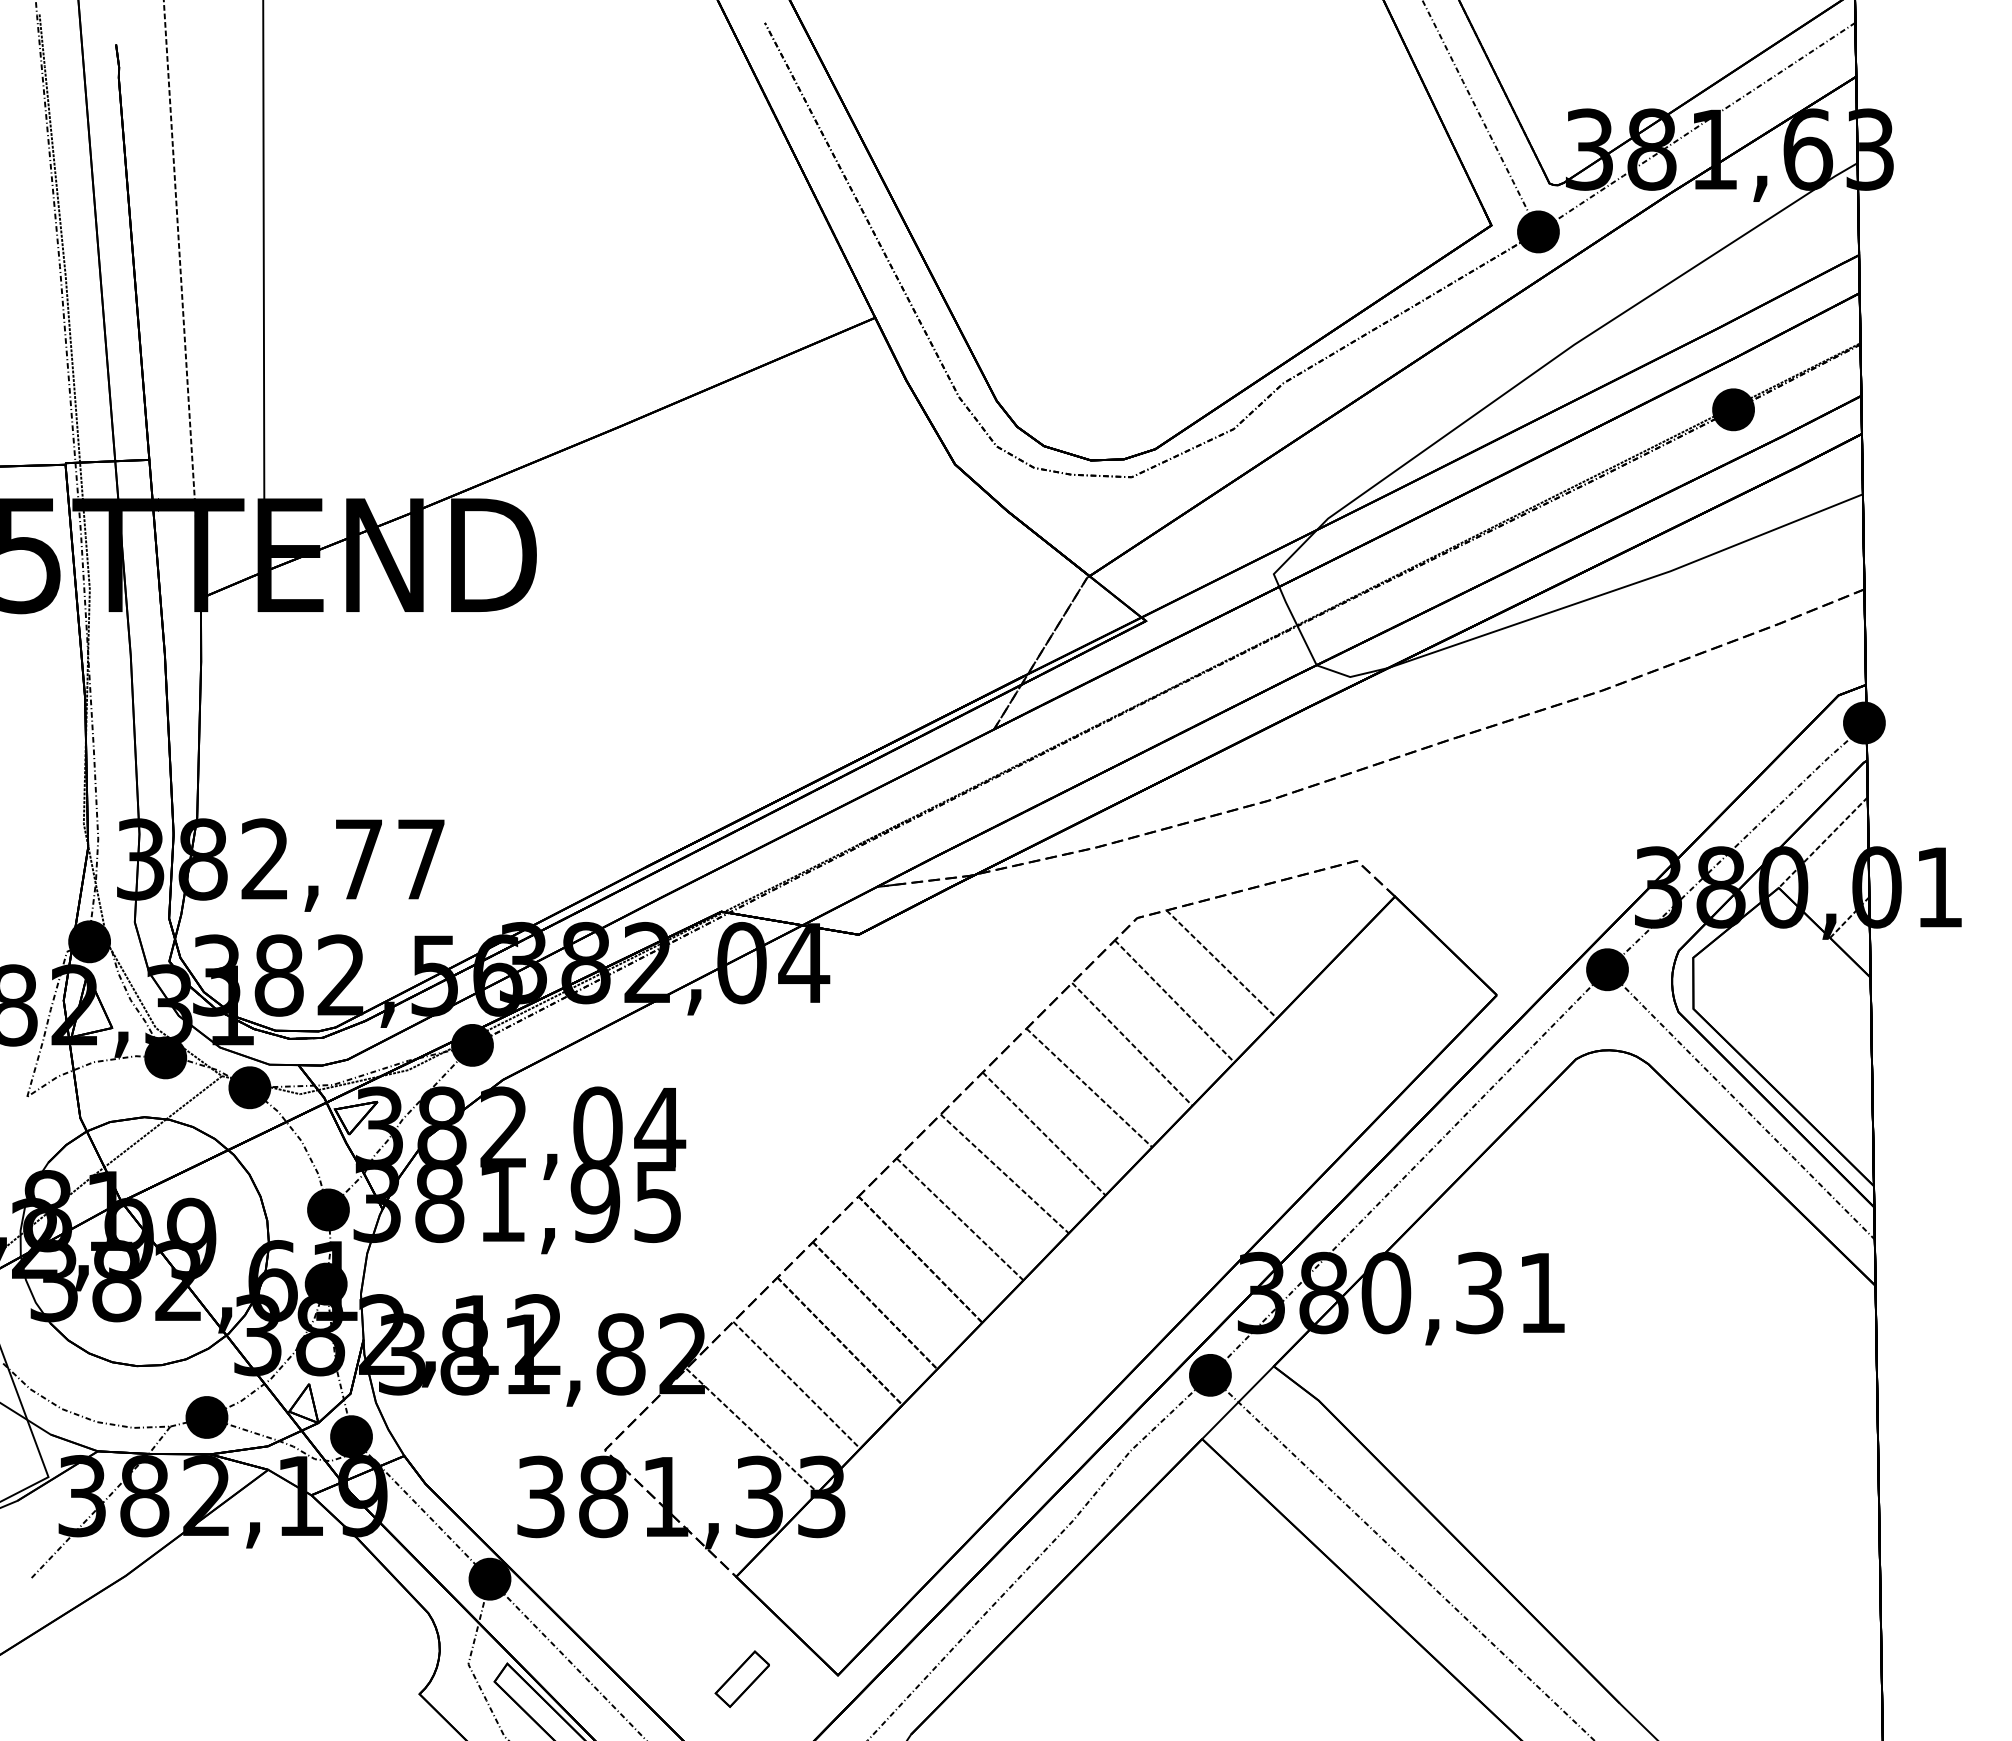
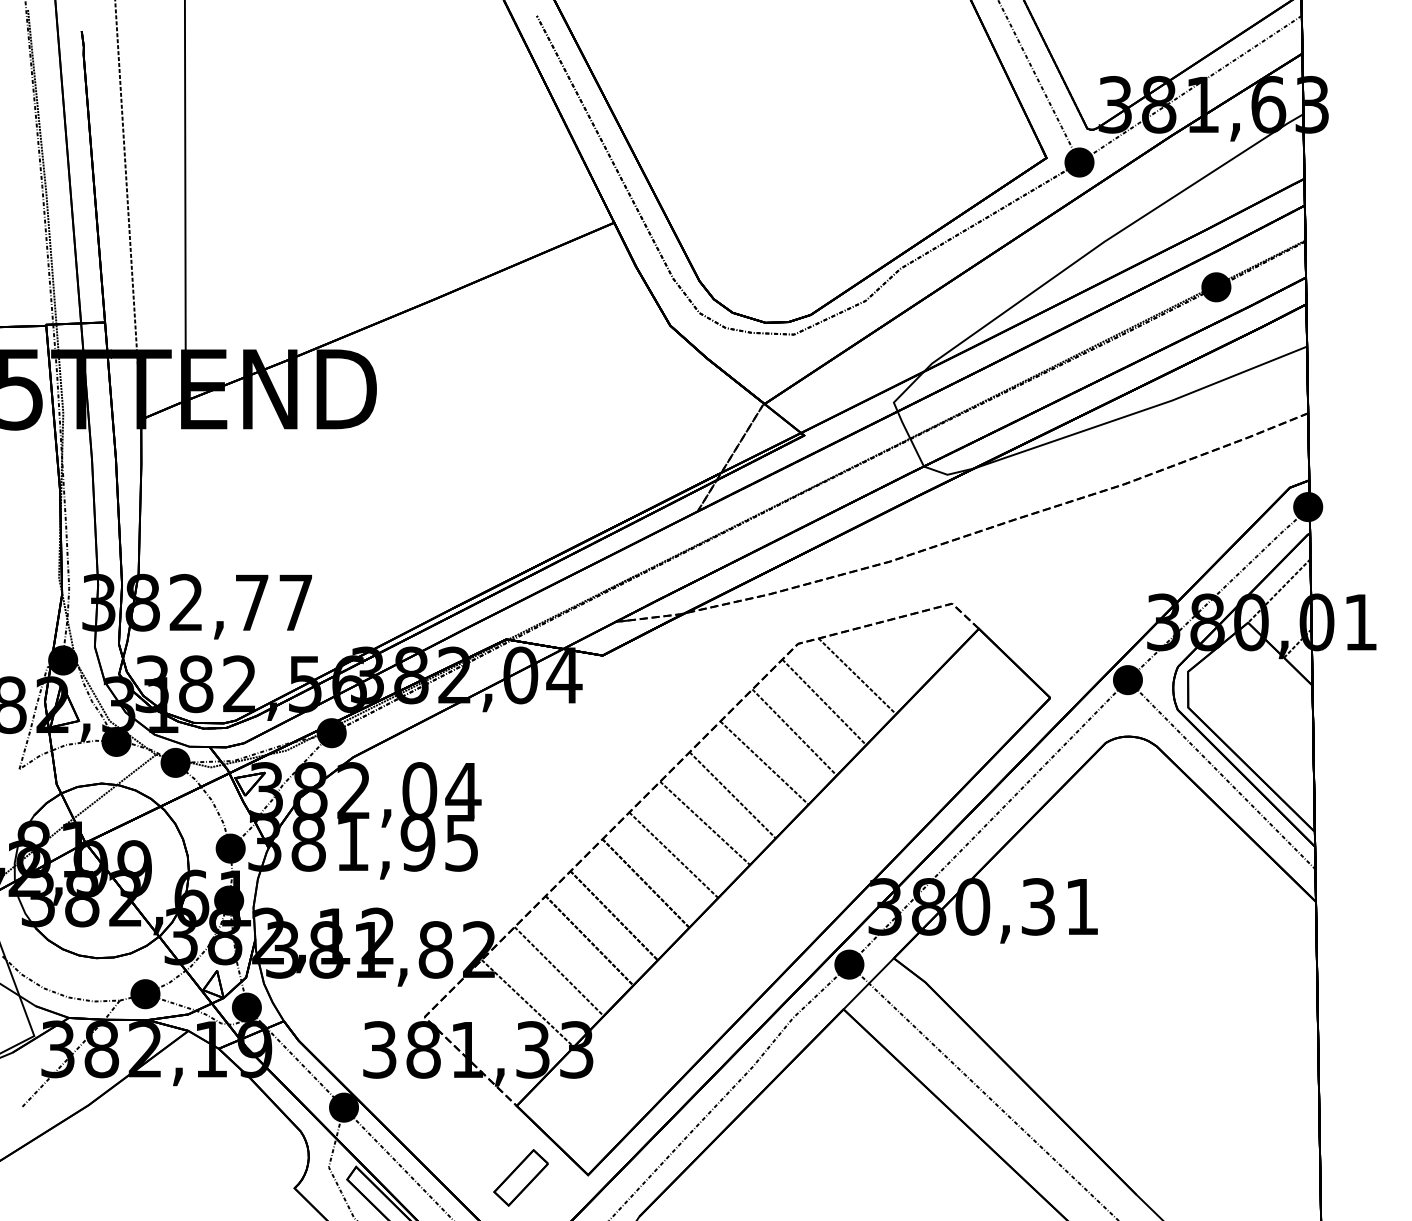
part: (742, 1678) -> (521, 1177), size x1.43

